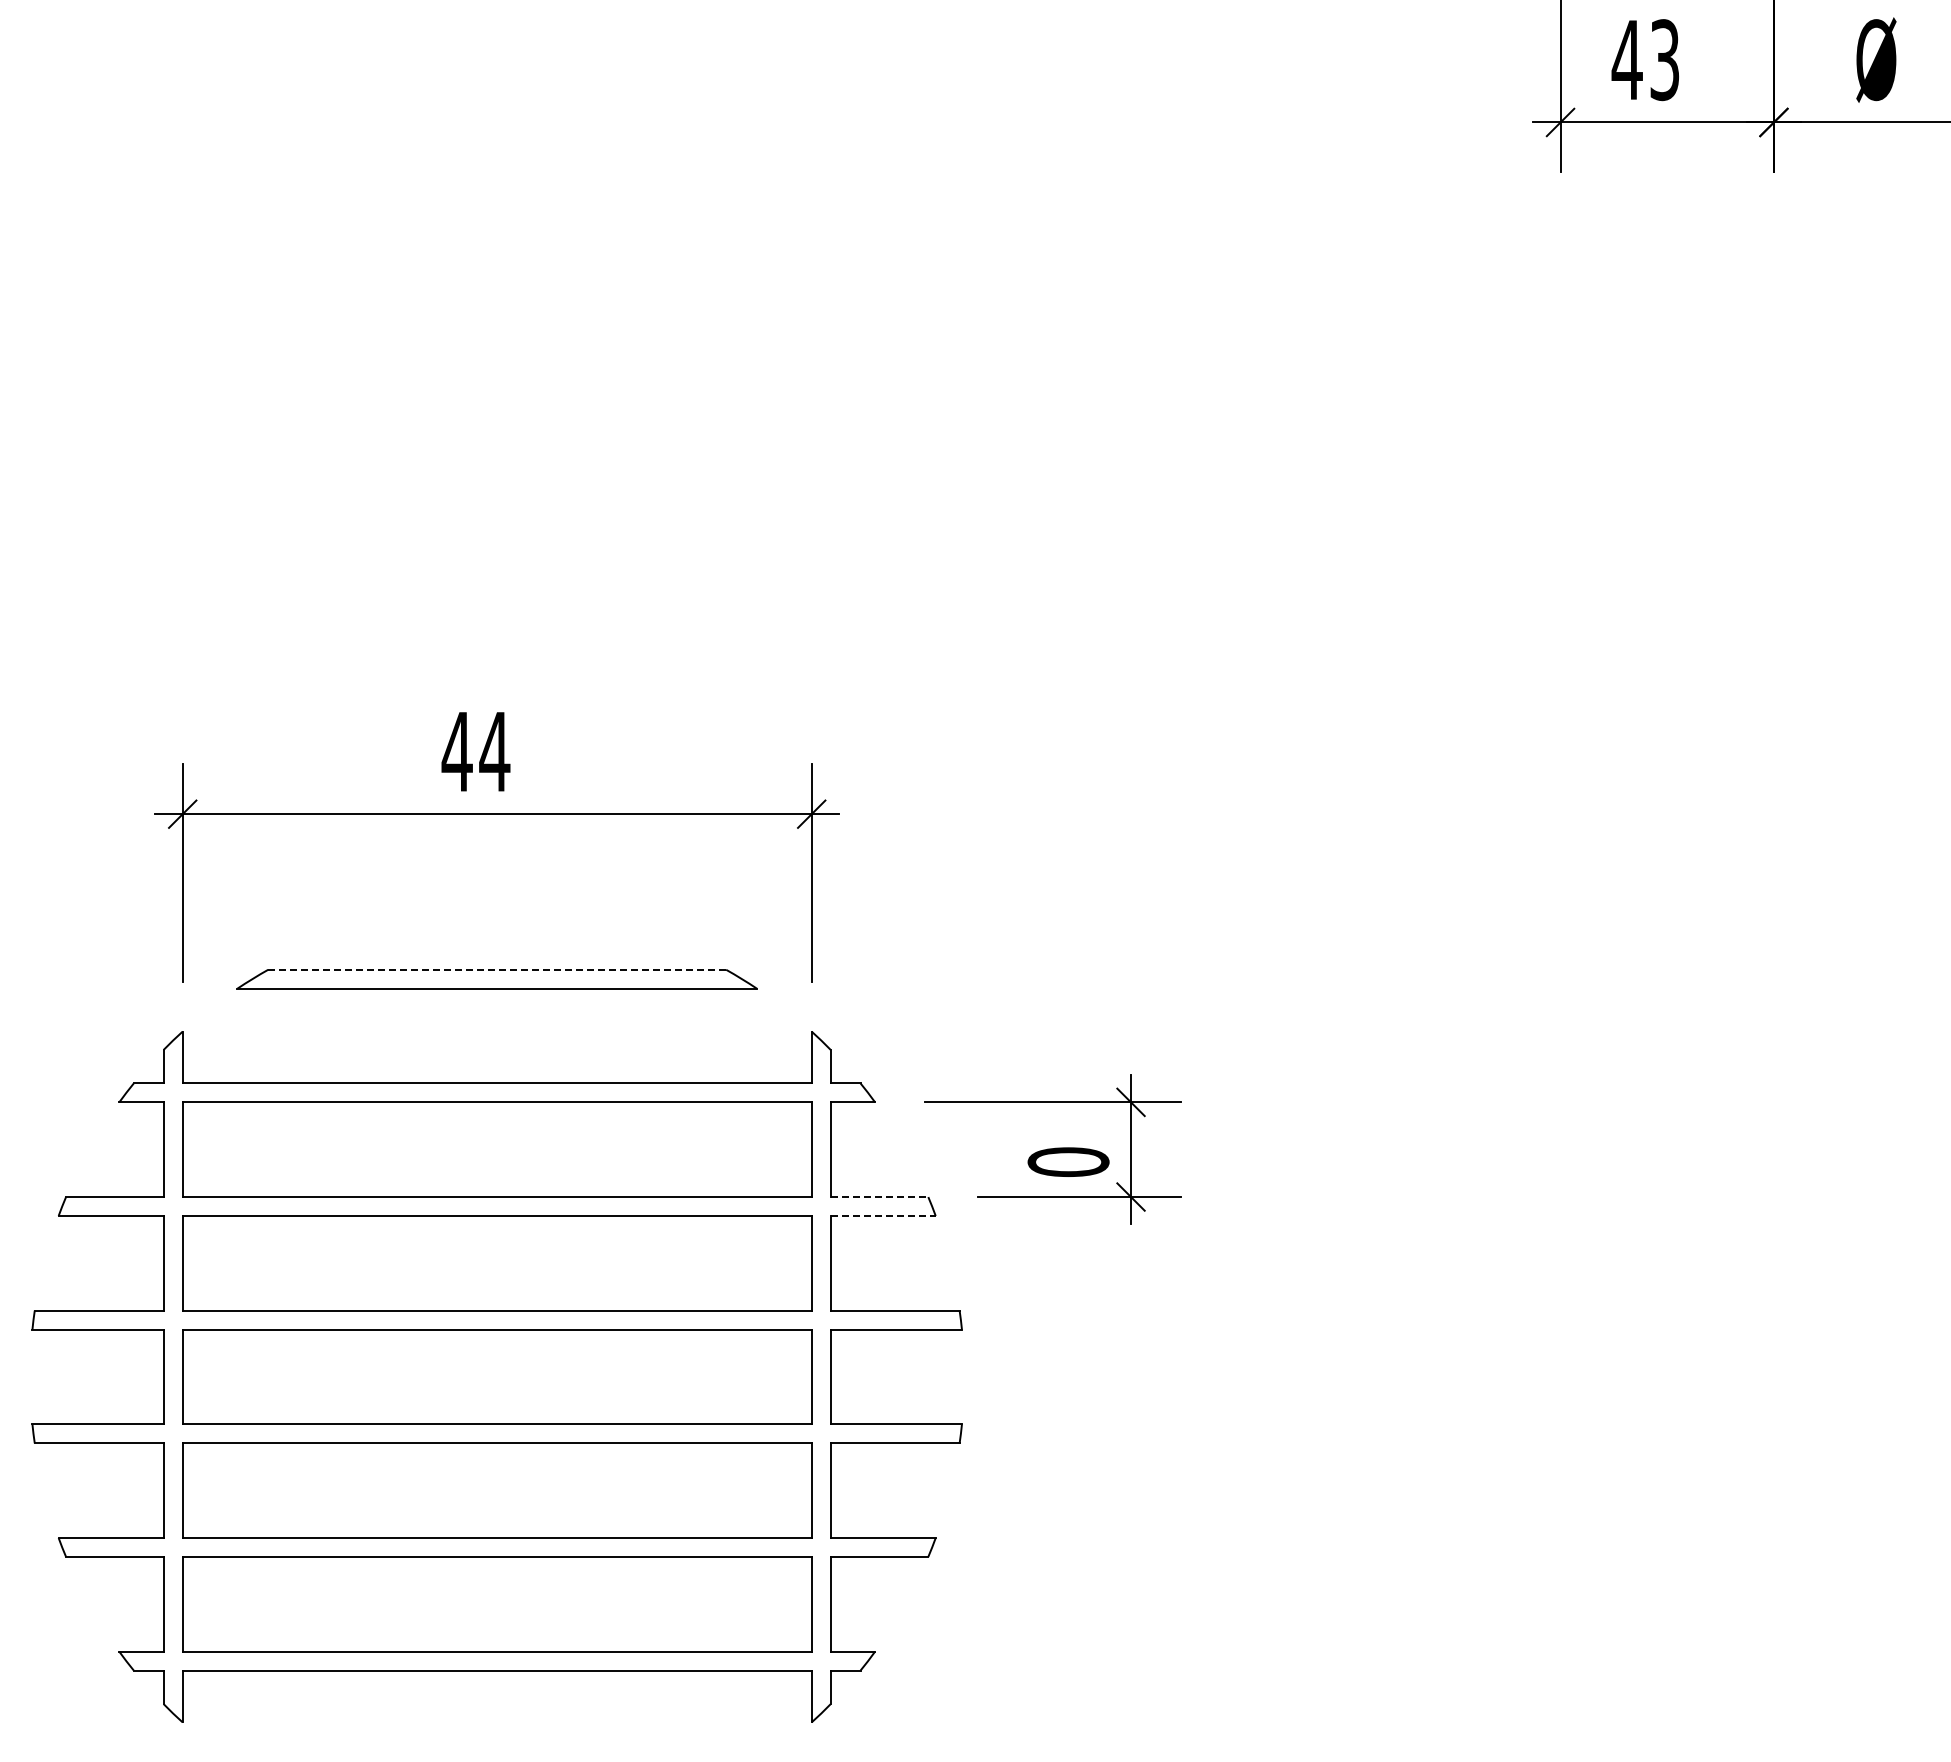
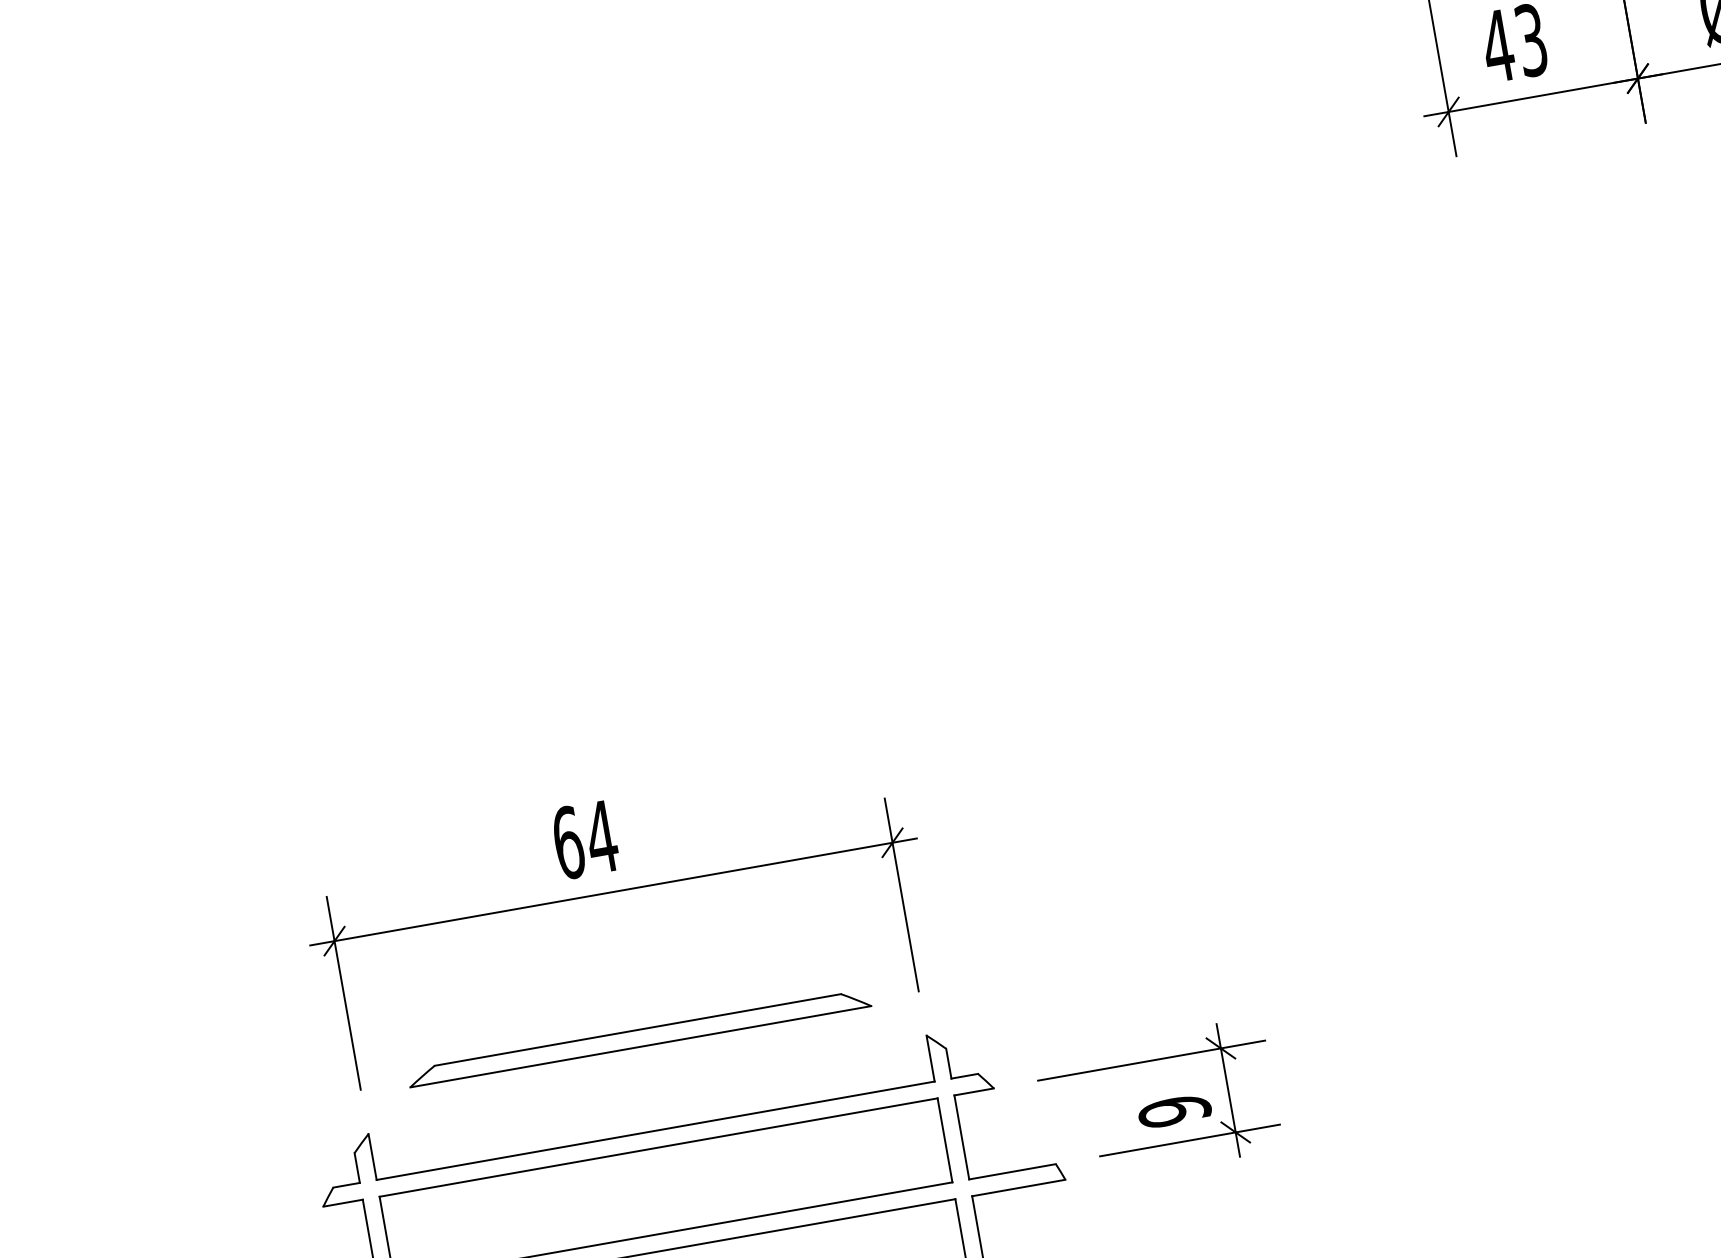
text: (456, 751) -> (567, 842), 44 -> 64
line: (497, 969) -> (638, 1029), dashed -> solid
text: (1068, 1162) -> (1174, 1111), 0 -> 9
line: (879, 1197) -> (1012, 1172), dashed -> solid
line: (883, 1215) -> (1019, 1187), dashed -> solid

